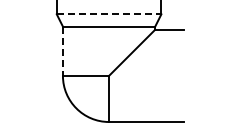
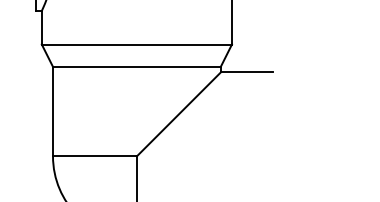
line: (109, 14) -> (137, 44), dashed -> solid
line: (62, 51) -> (52, 112), dashed -> solid

